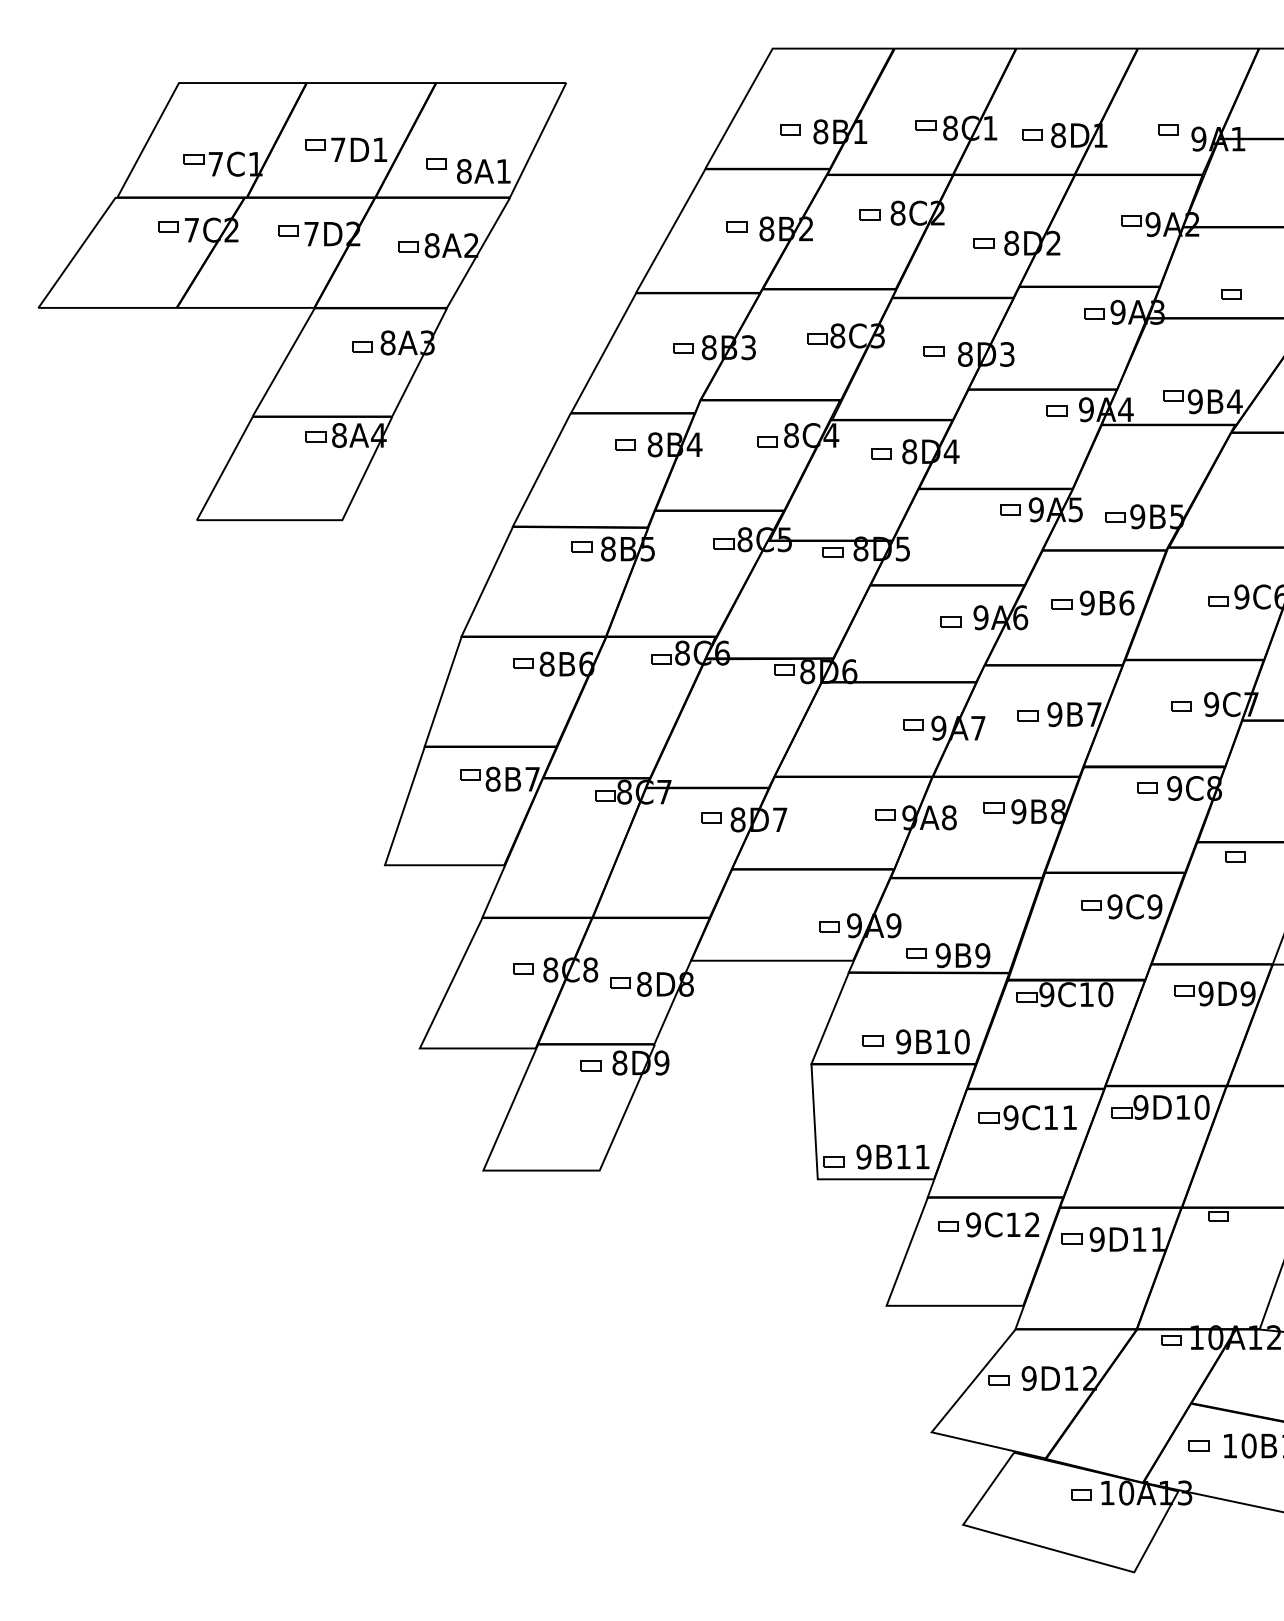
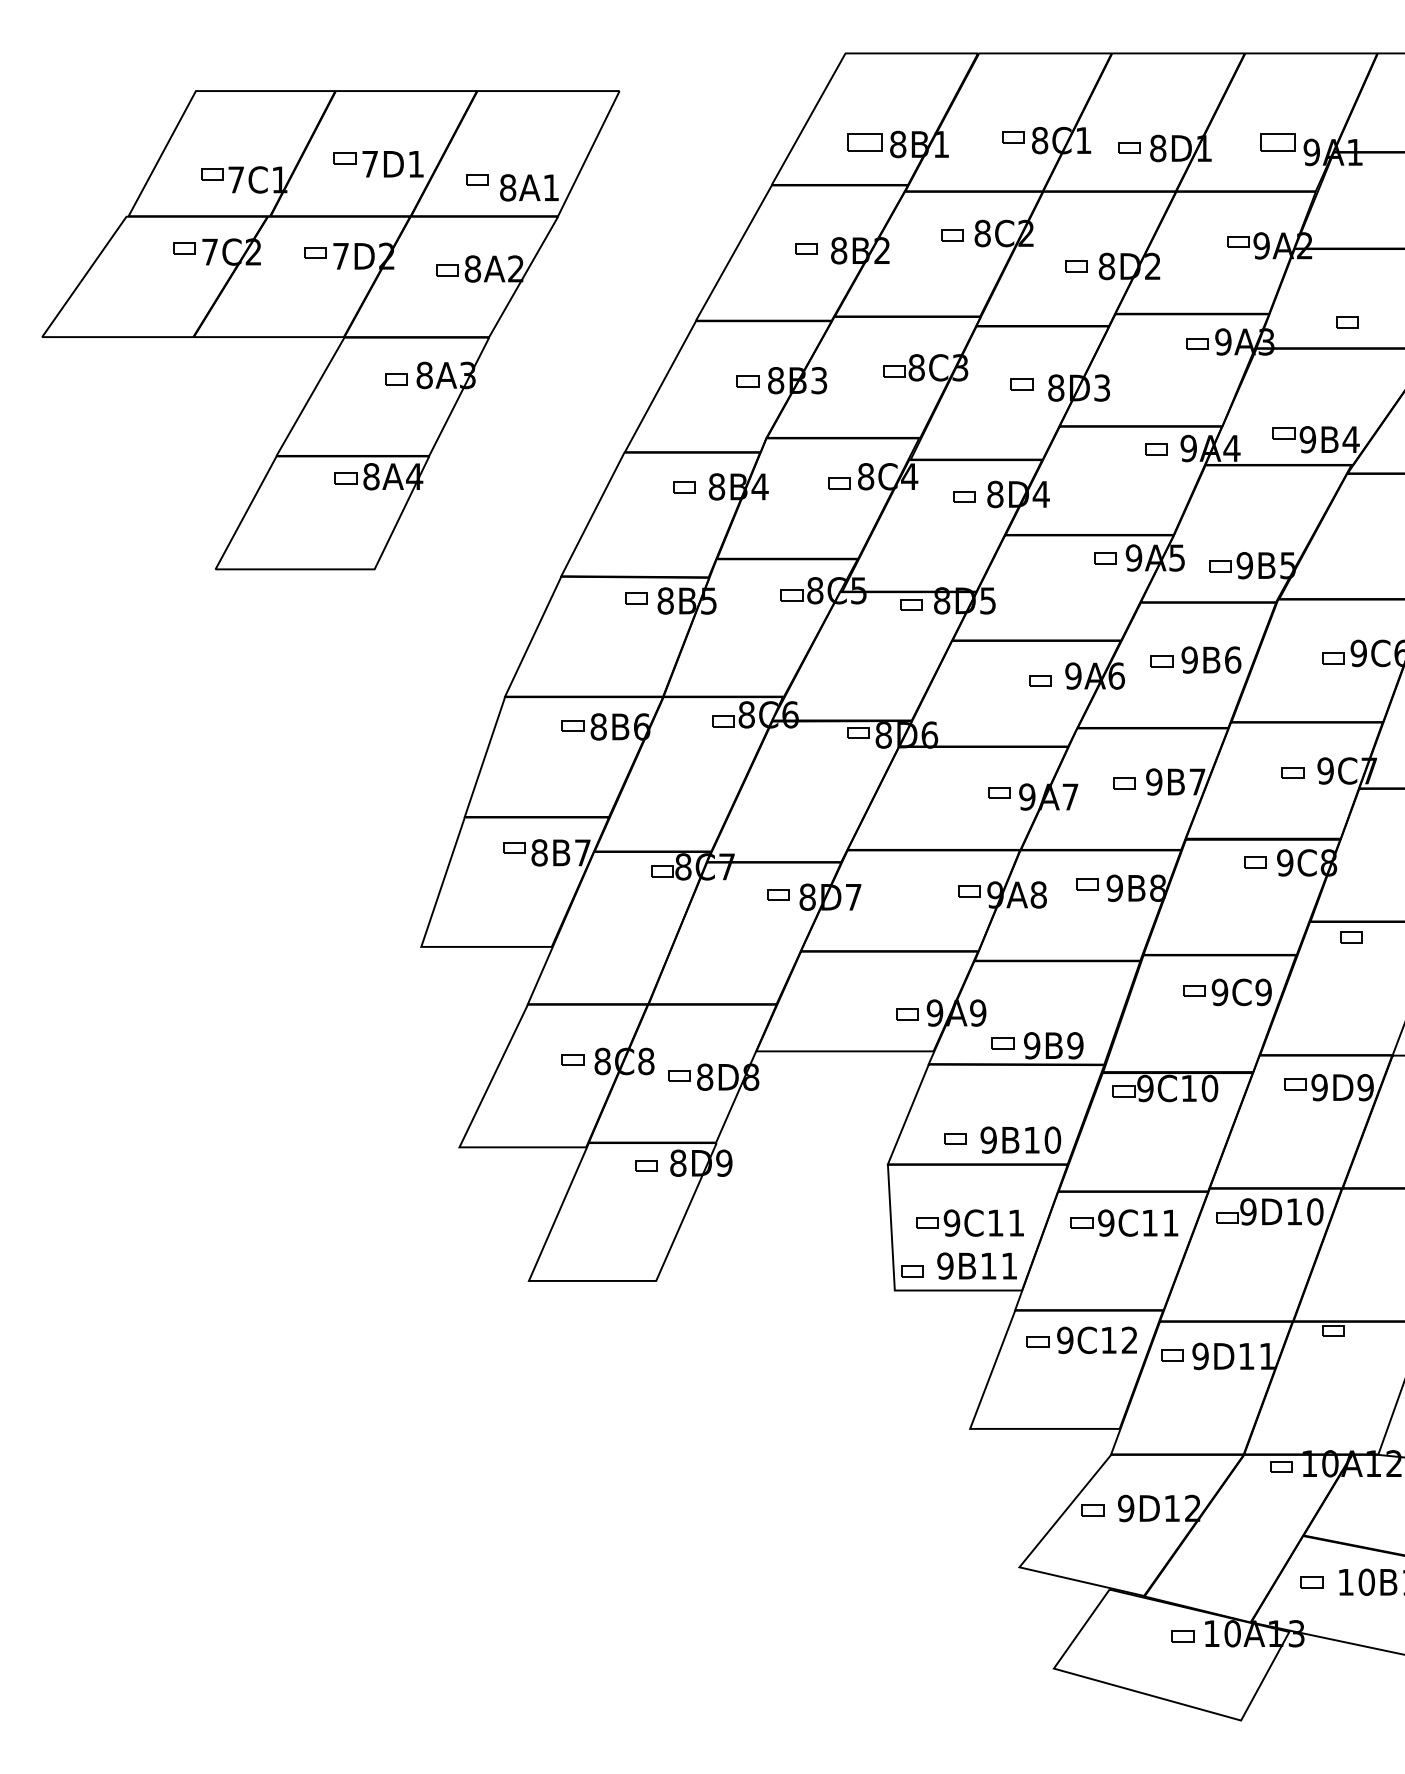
part: (790, 129) -> (864, 141), size x1.6
part: (1168, 129) -> (1278, 141), size x1.6
part: (886, 1117) -> (970, 1222), added

